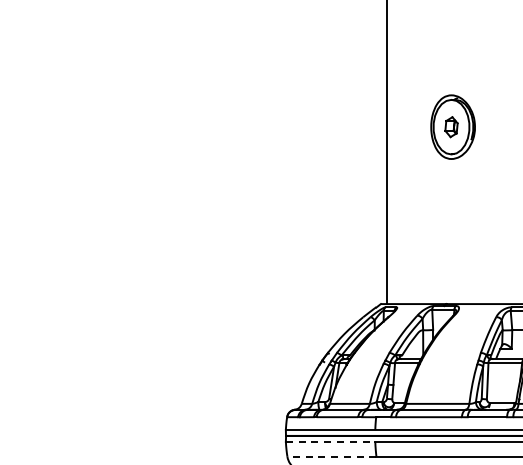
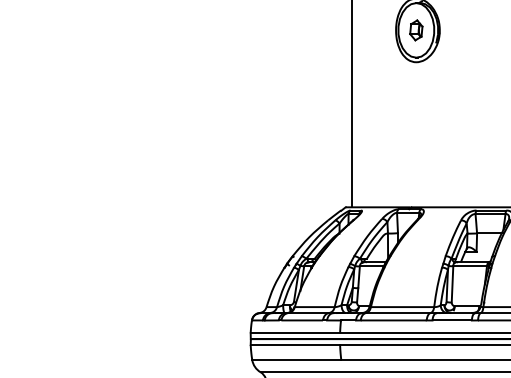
line: (330, 441) -> (295, 344), dashed -> solid
line: (331, 456) -> (296, 359), dashed -> solid

